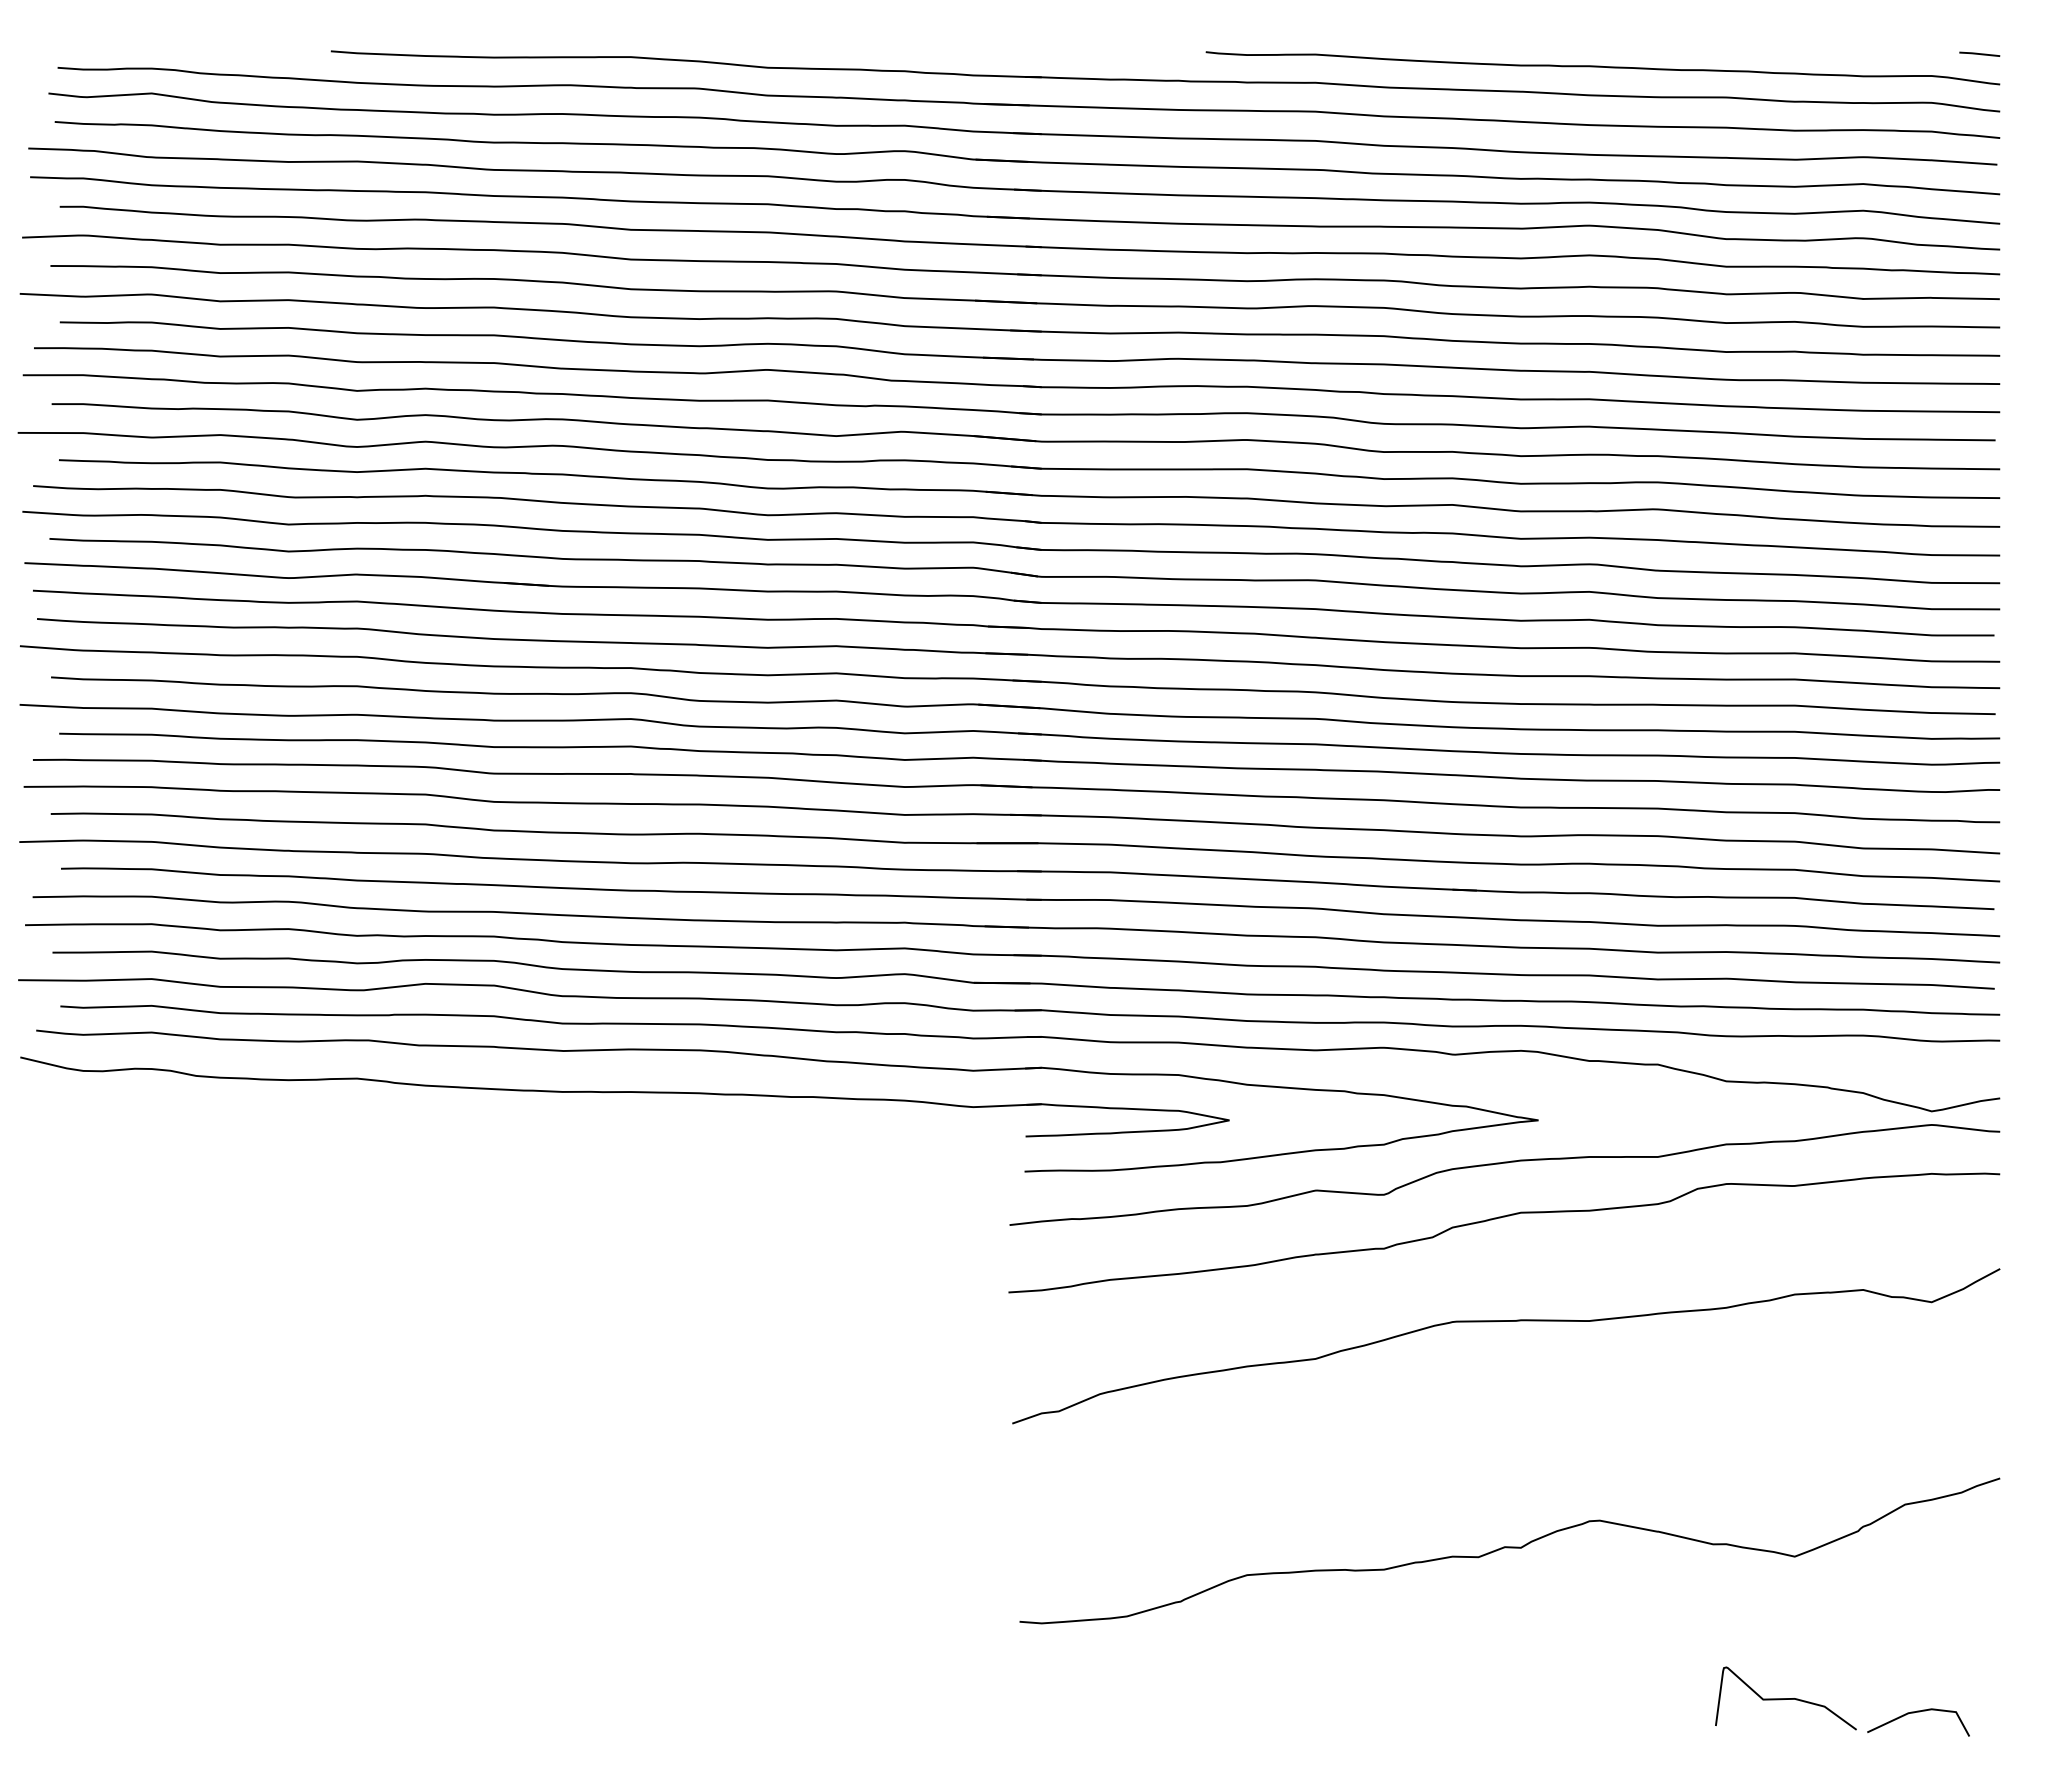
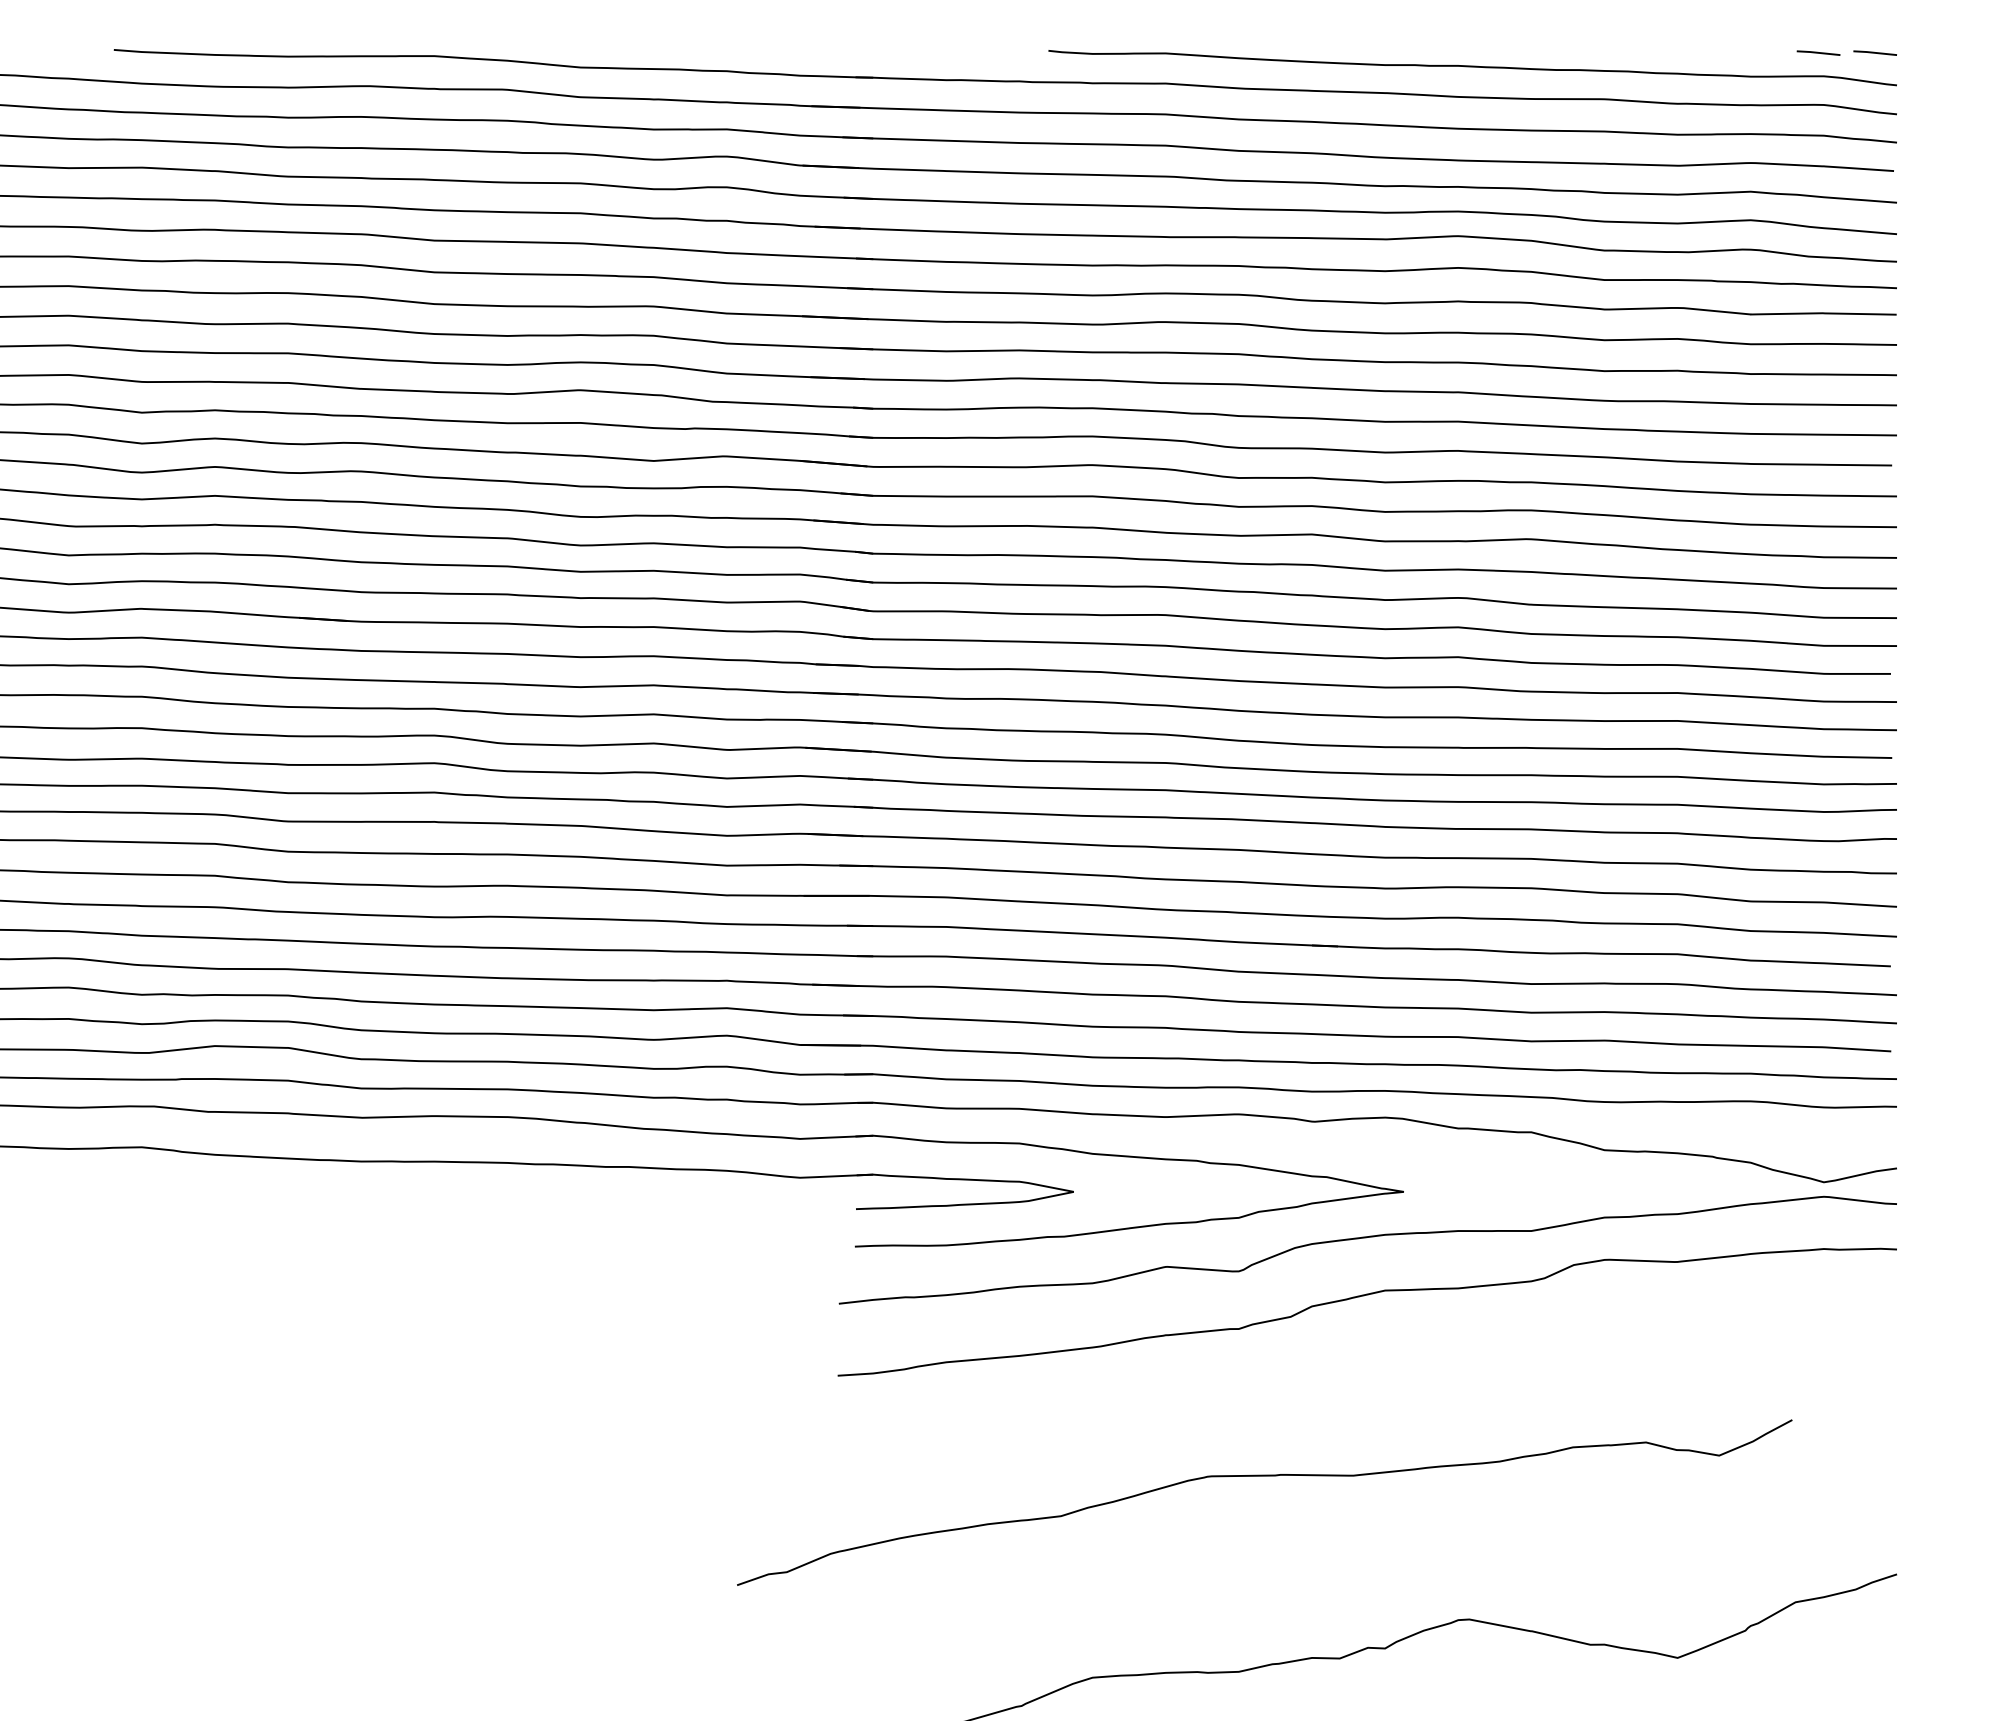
line: (1926, 53) -> (1818, 52), added
curve: (1506, 1321) -> (1264, 1476), moved

